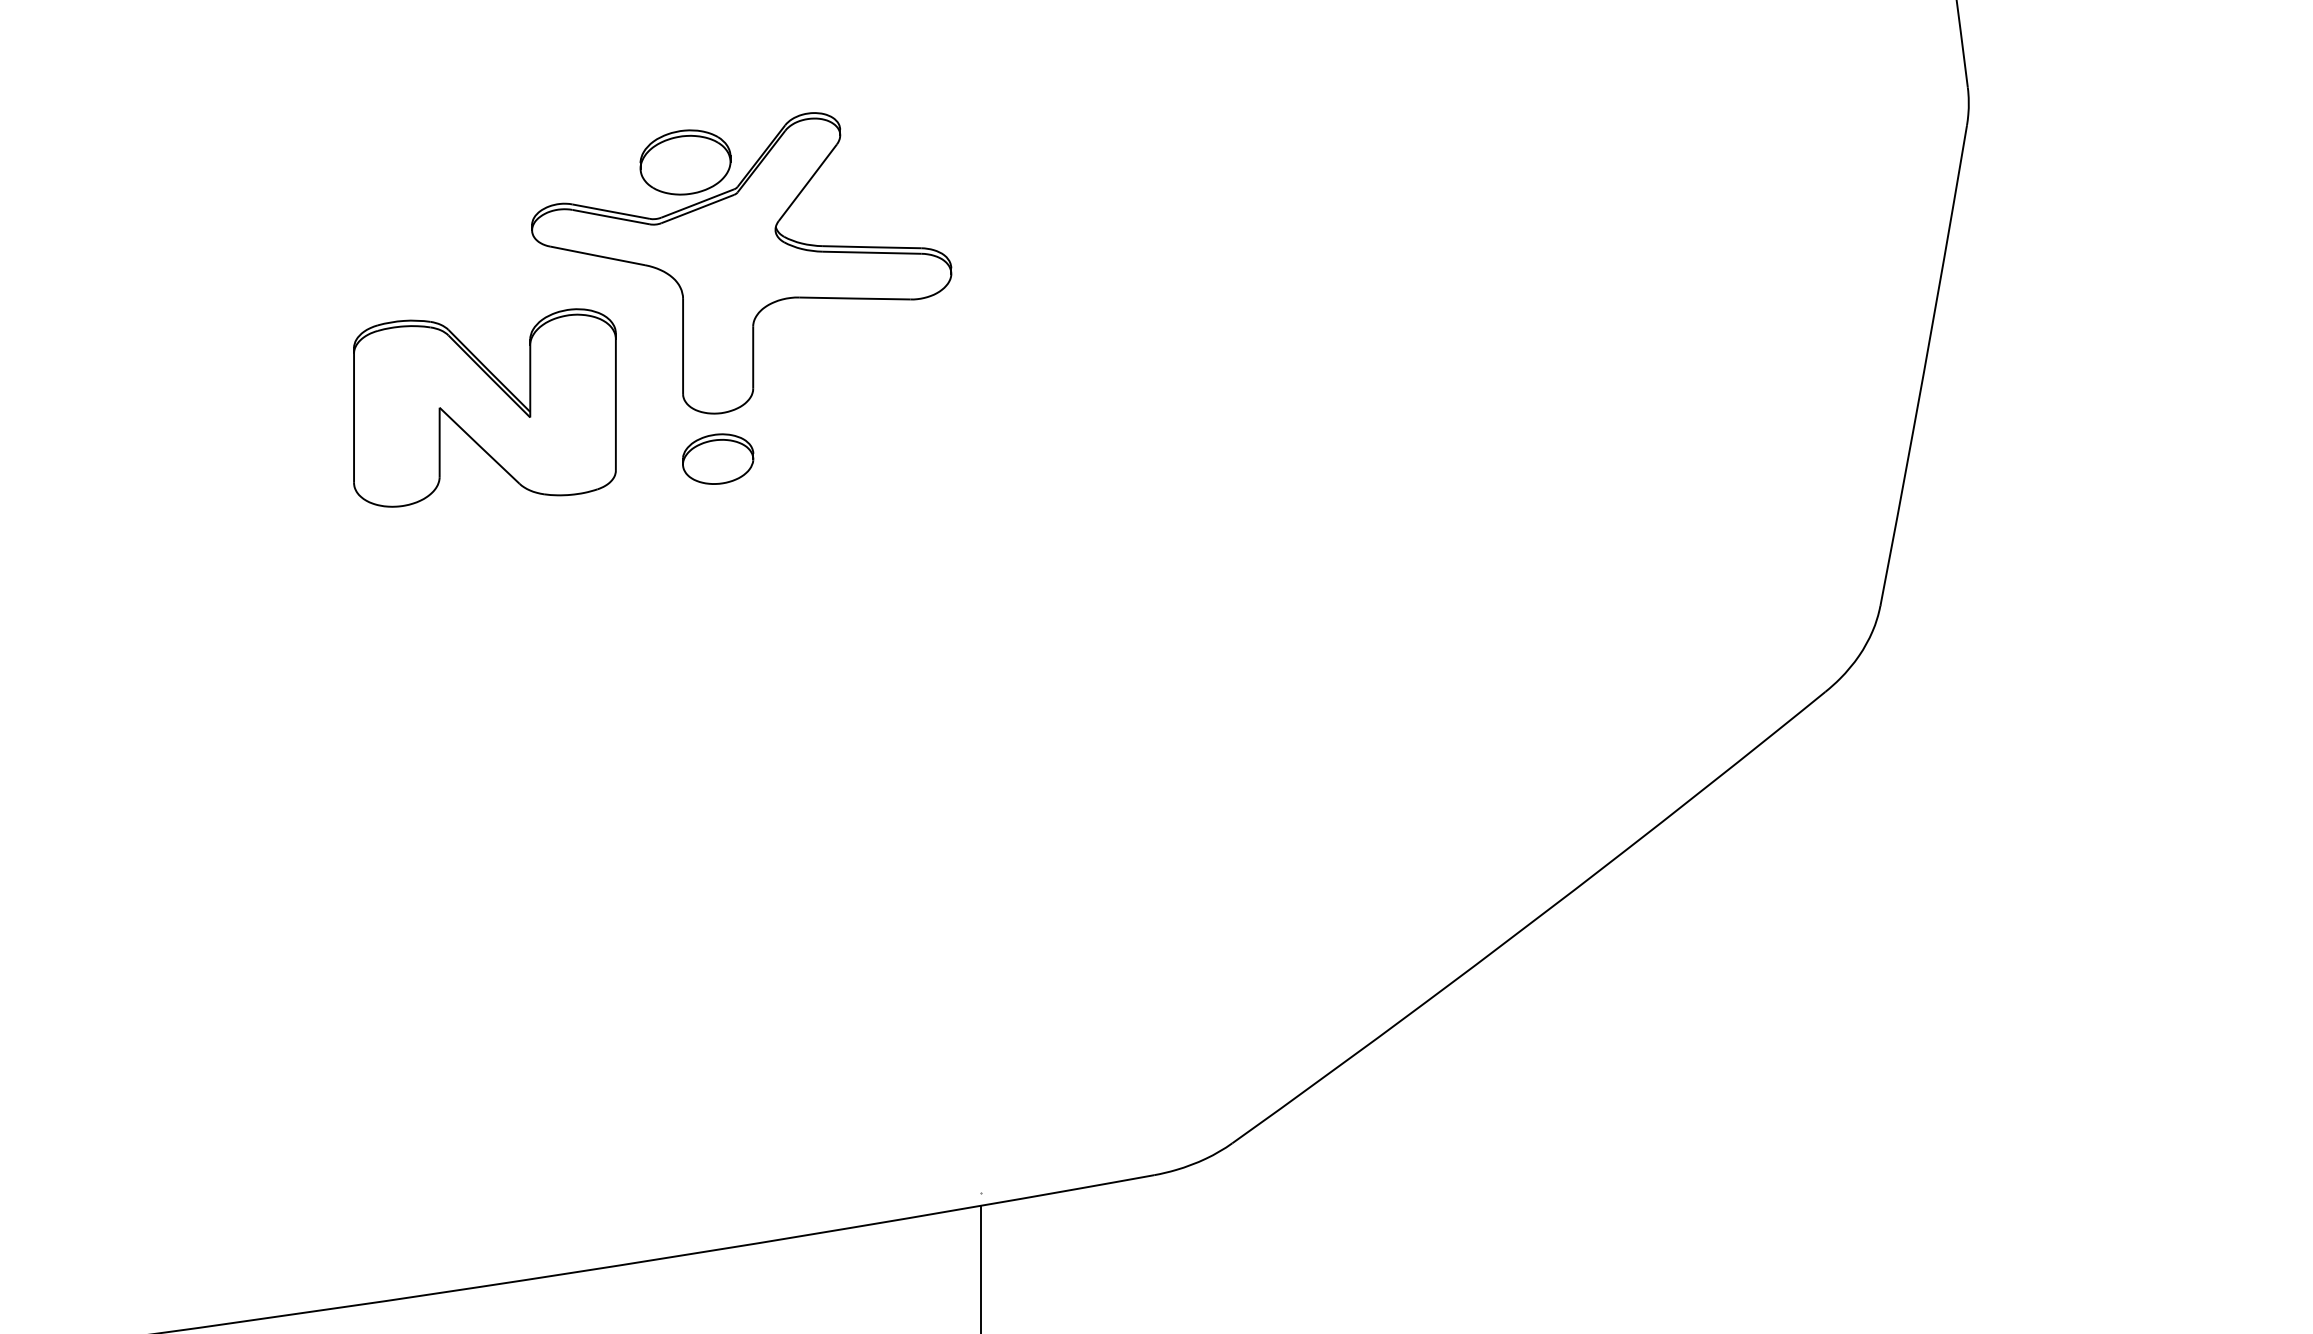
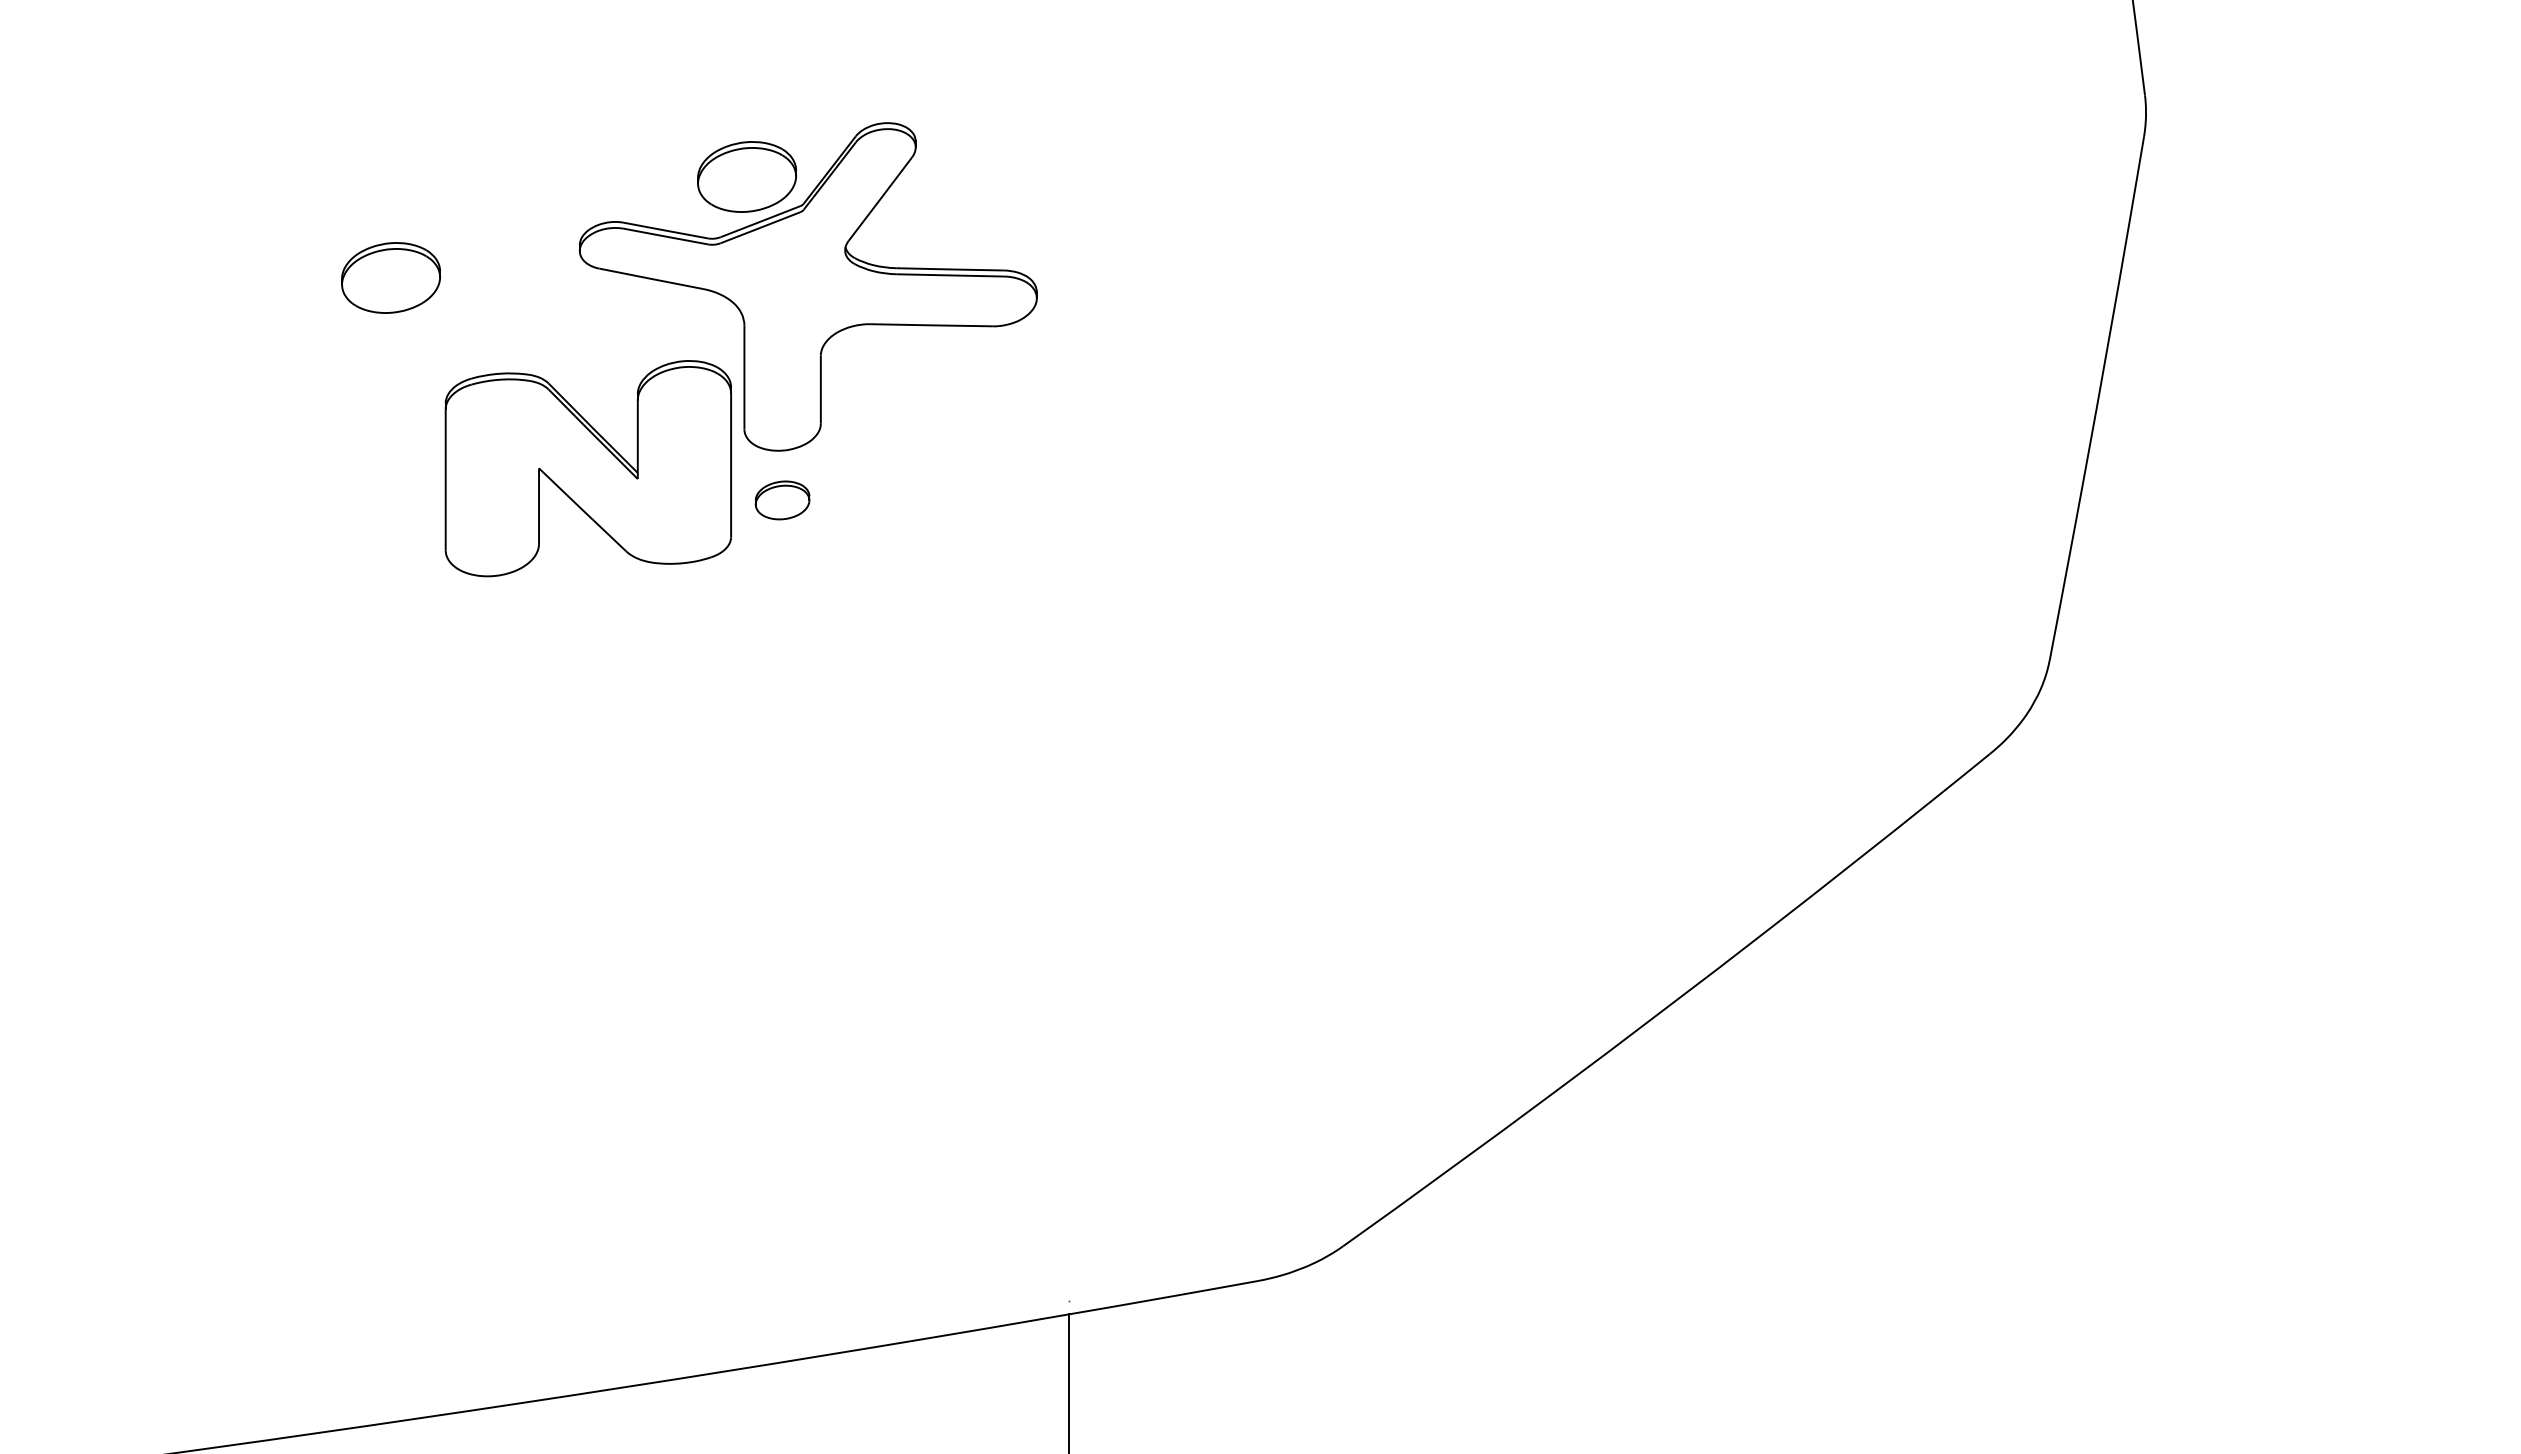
part: (358, 254) -> (390, 277), added
part: (484, 407) -> (587, 468), moved
part: (718, 459) -> (782, 500), size x0.7

